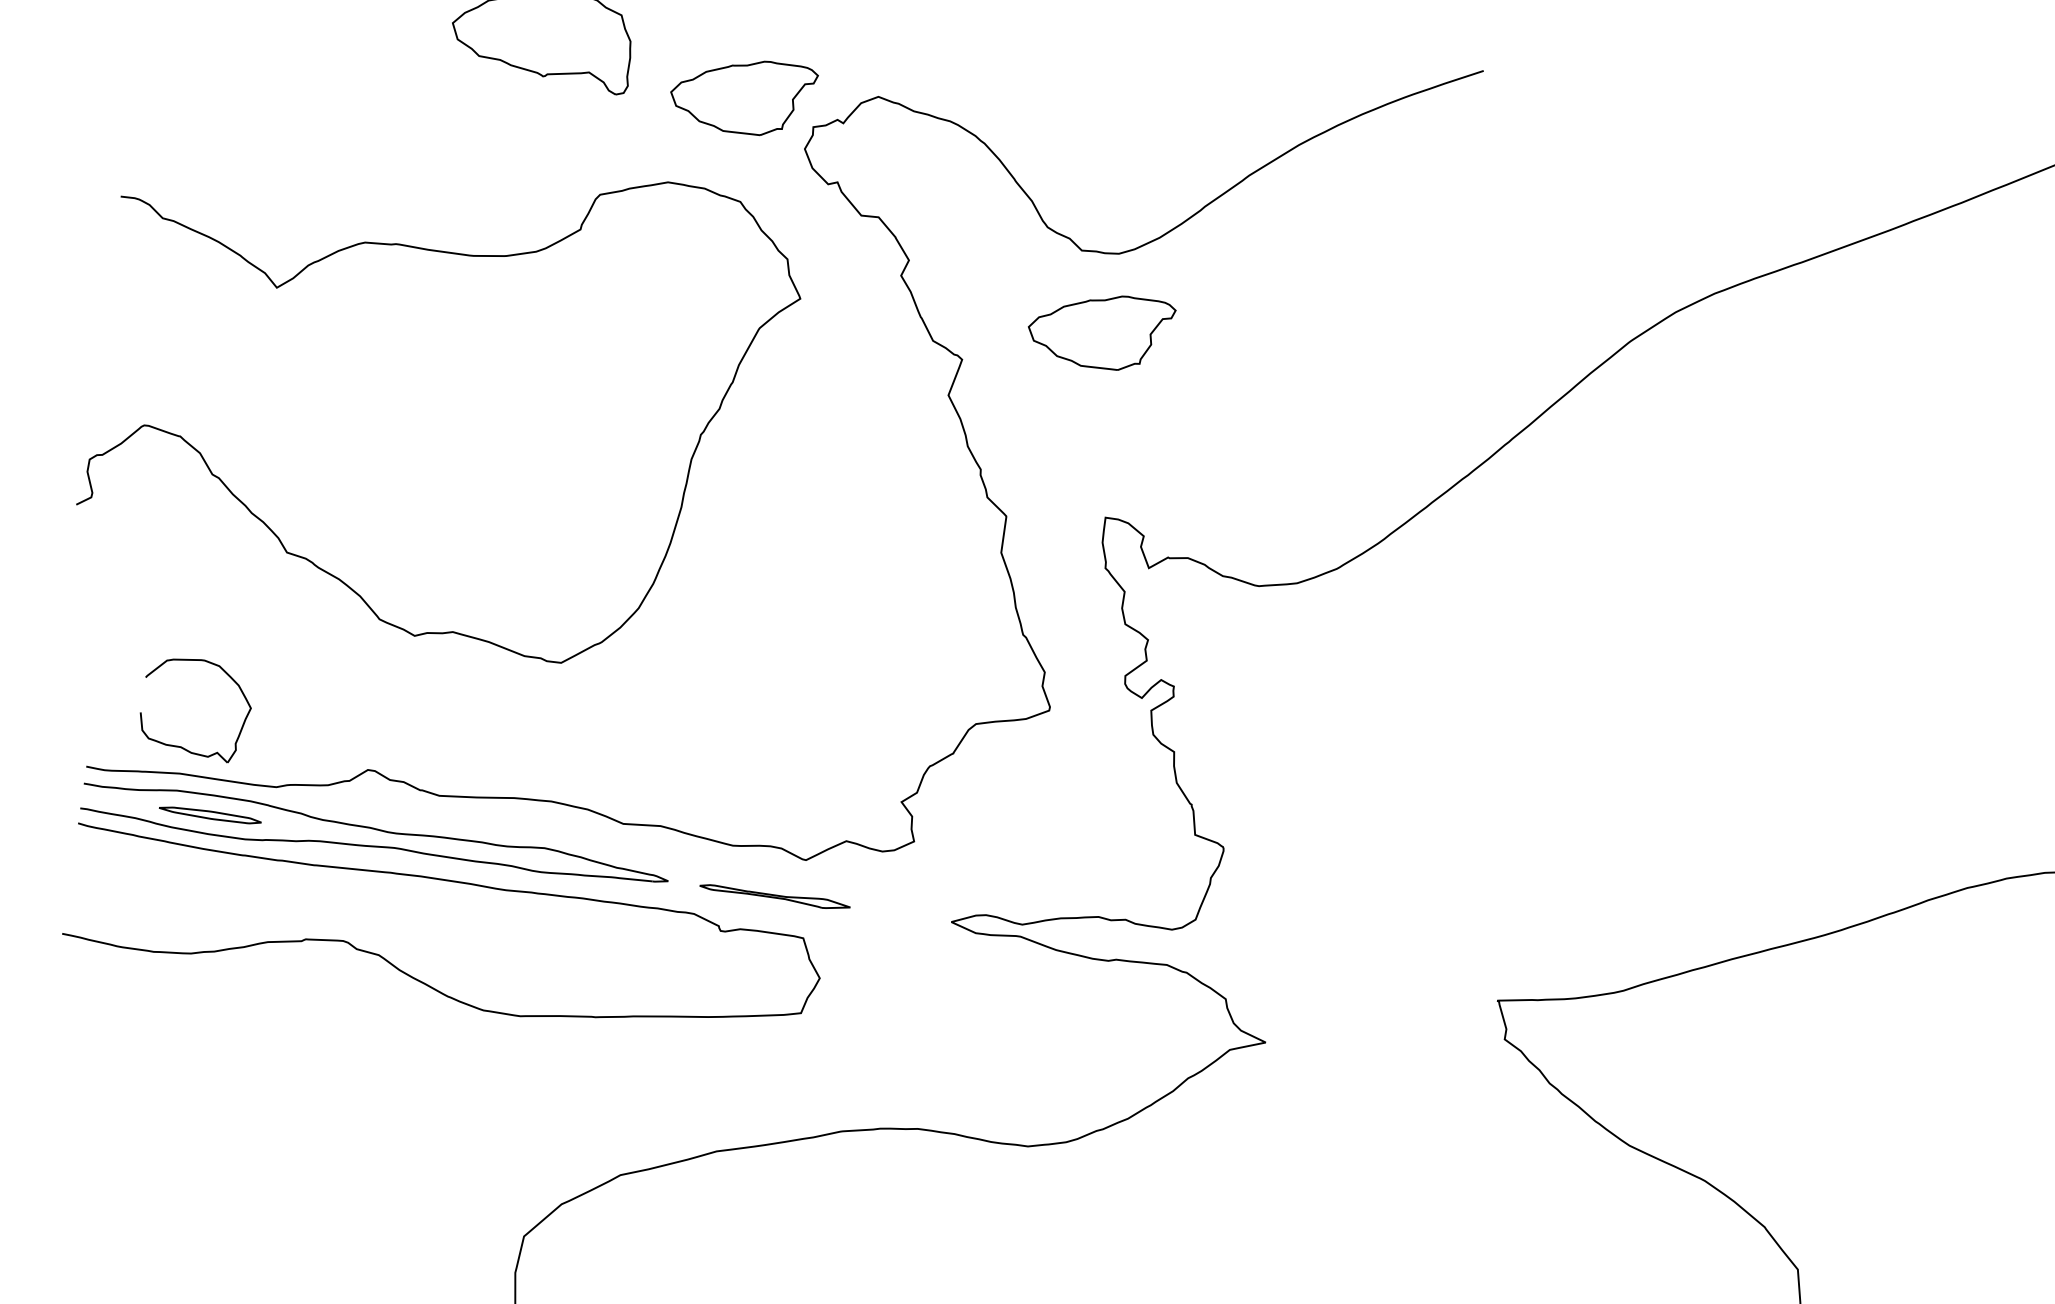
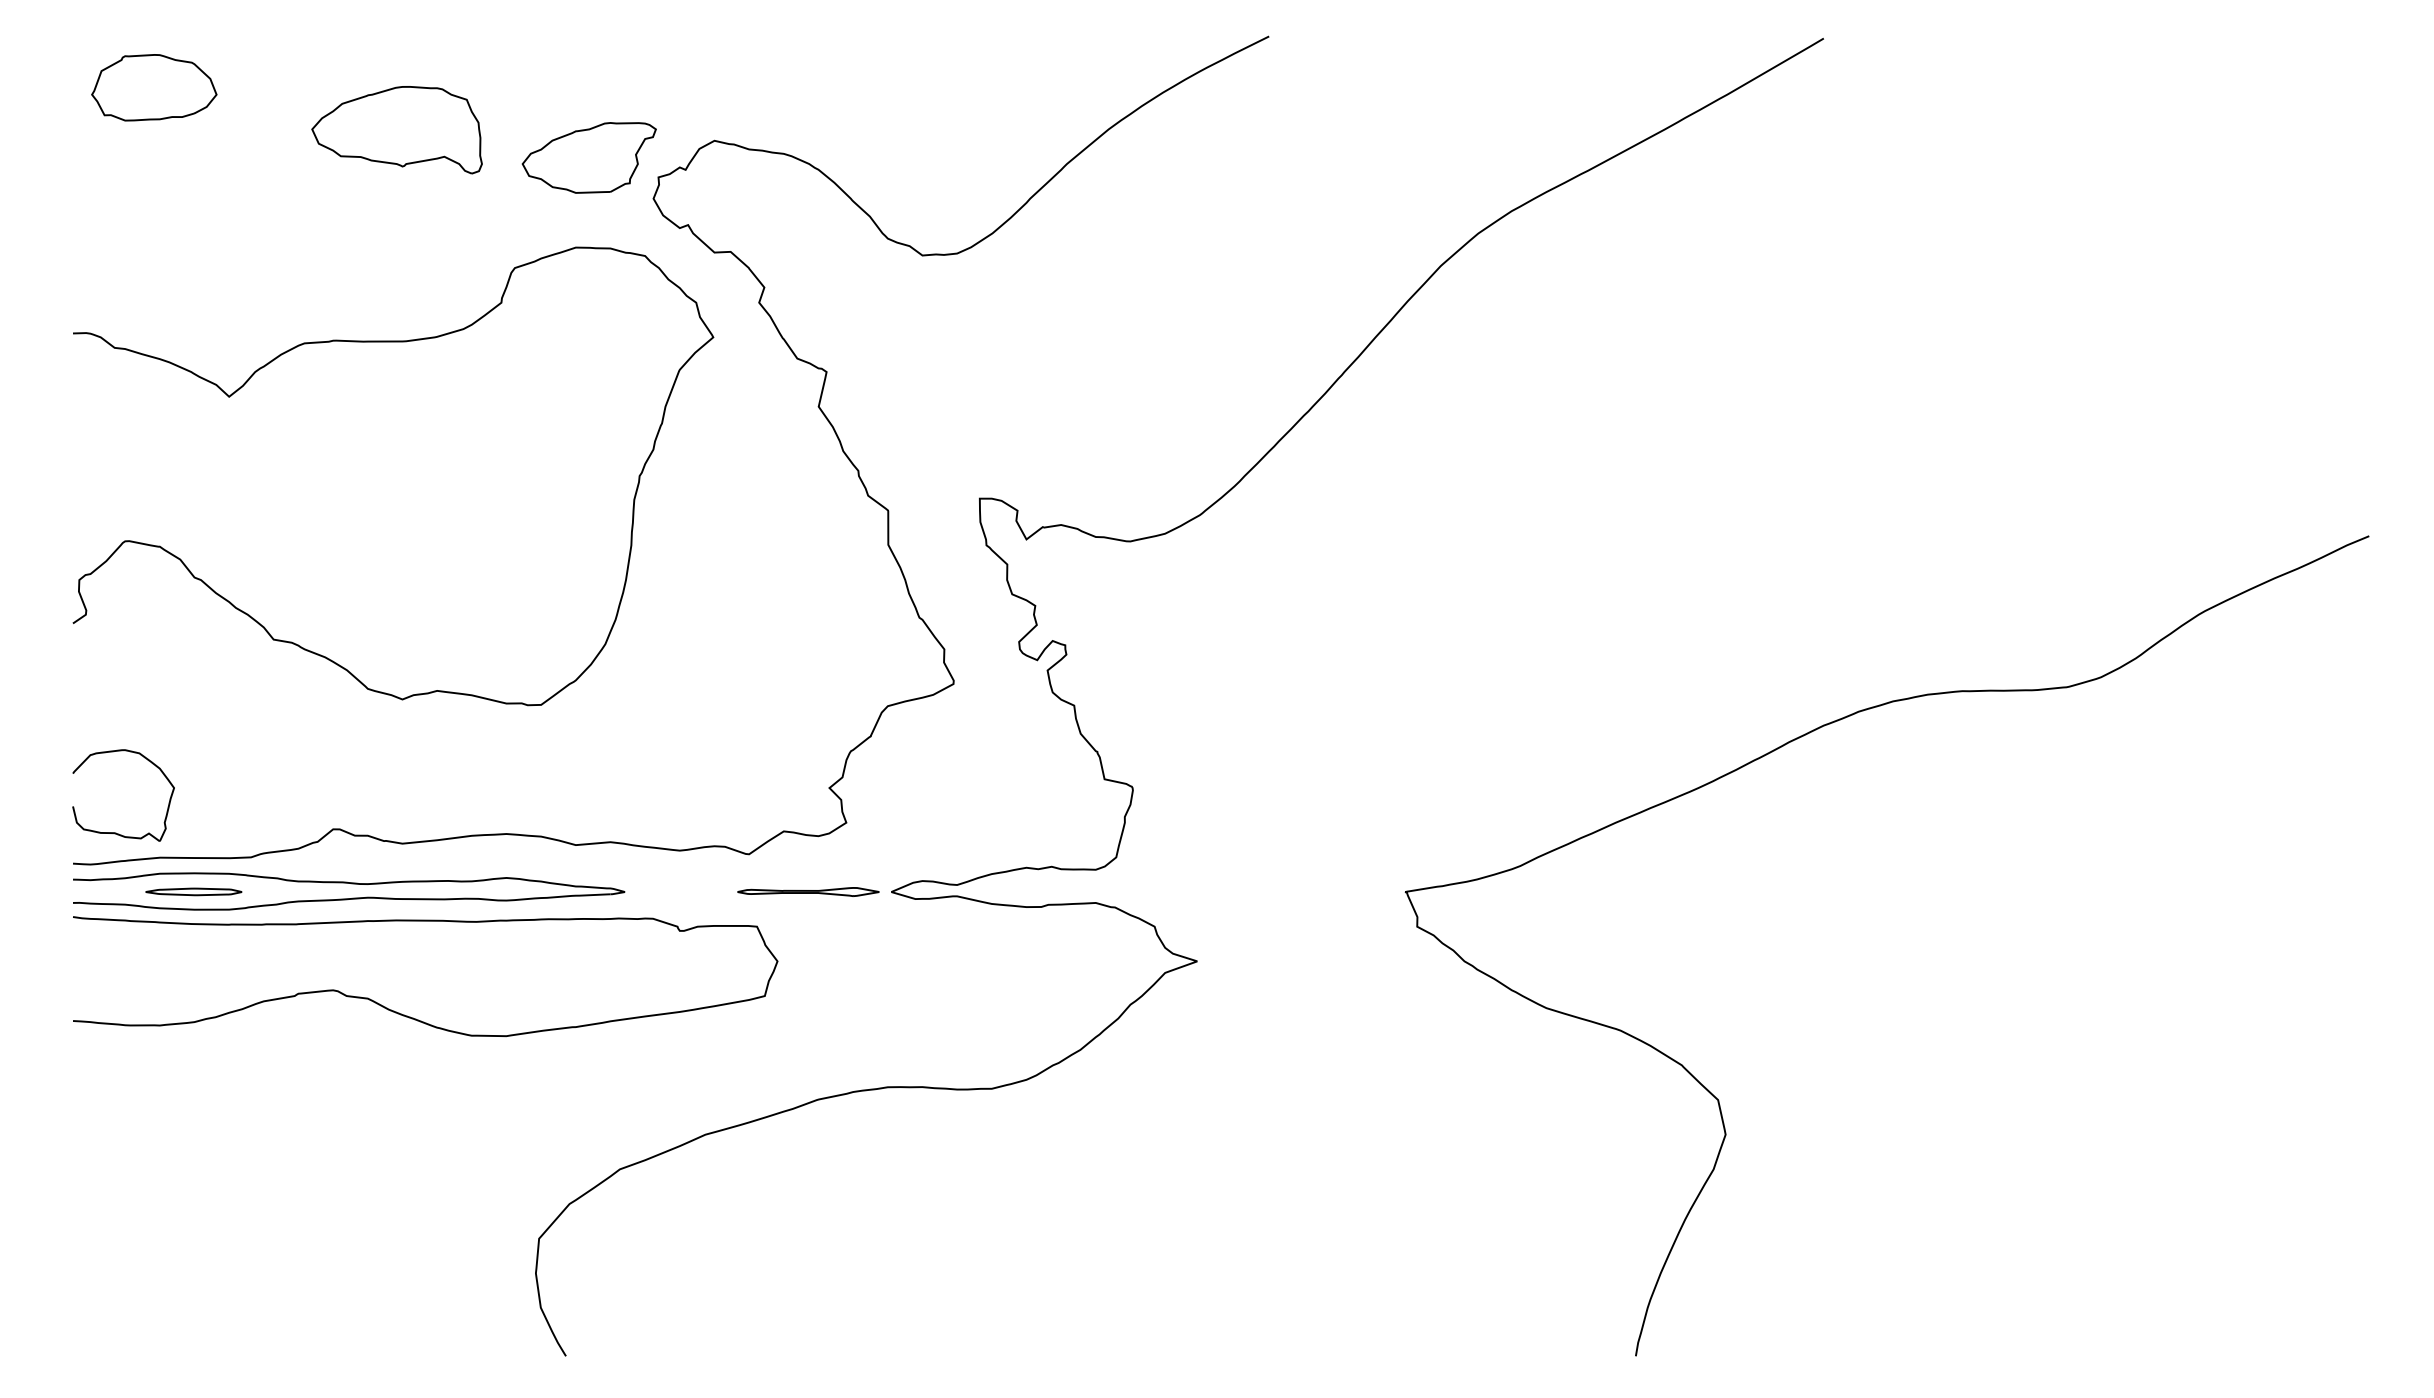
curve: (459, 255) -> (393, 342), moved
part: (1099, 330) -> (949, 326), removed
part: (182, 746) -> (116, 832), moved
part: (775, 896) -> (808, 891), moved

